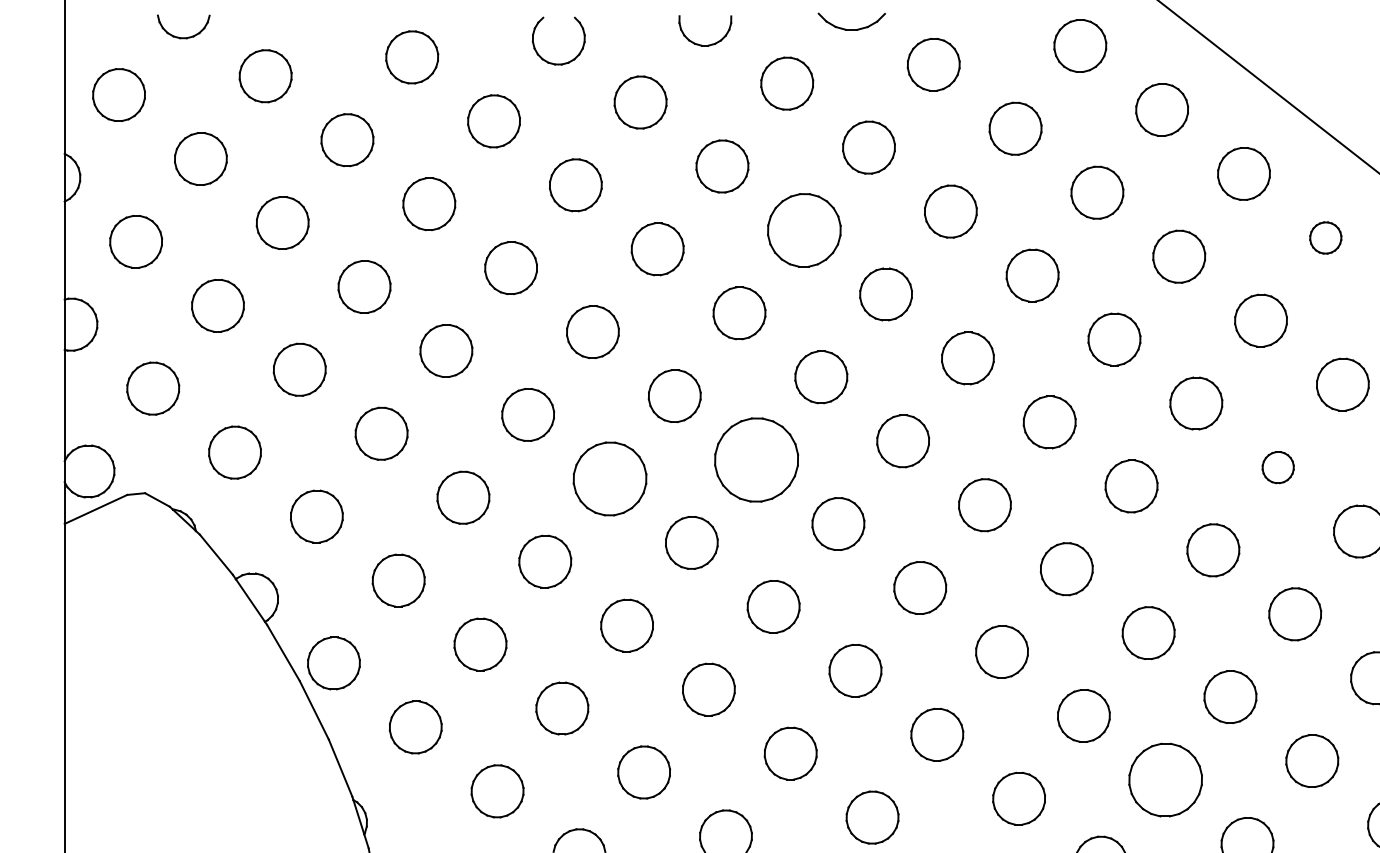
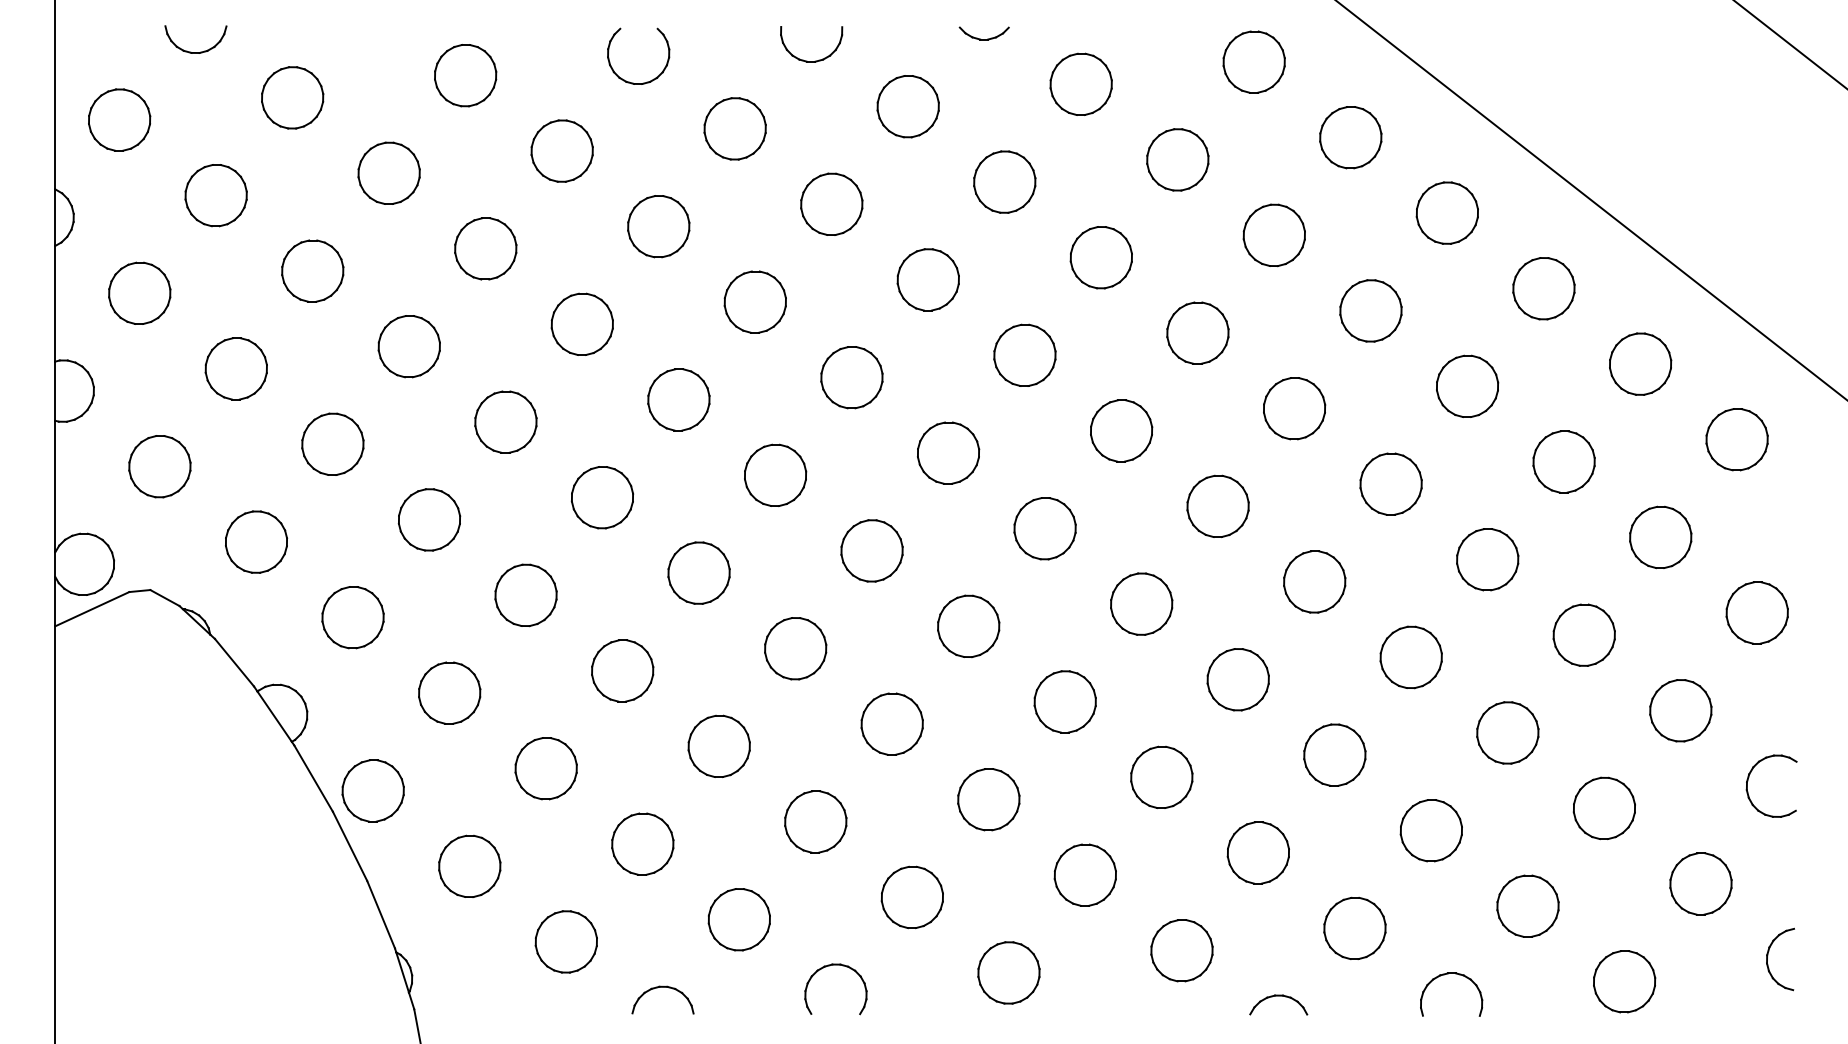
part: (850, 21) -> (983, 33), size x0.62
part: (803, 230) -> (927, 279), size x0.71
part: (1325, 237) -> (1543, 288), size x1.67
part: (756, 459) -> (871, 550), size x0.62
part: (1277, 467) -> (1487, 559), size x1.67
part: (609, 478) -> (698, 572), size x0.71
part: (1165, 779) -> (1354, 927), size x0.71

